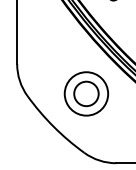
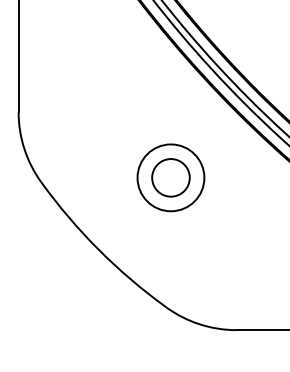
part: (86, 93) -> (171, 176), size x0.7

